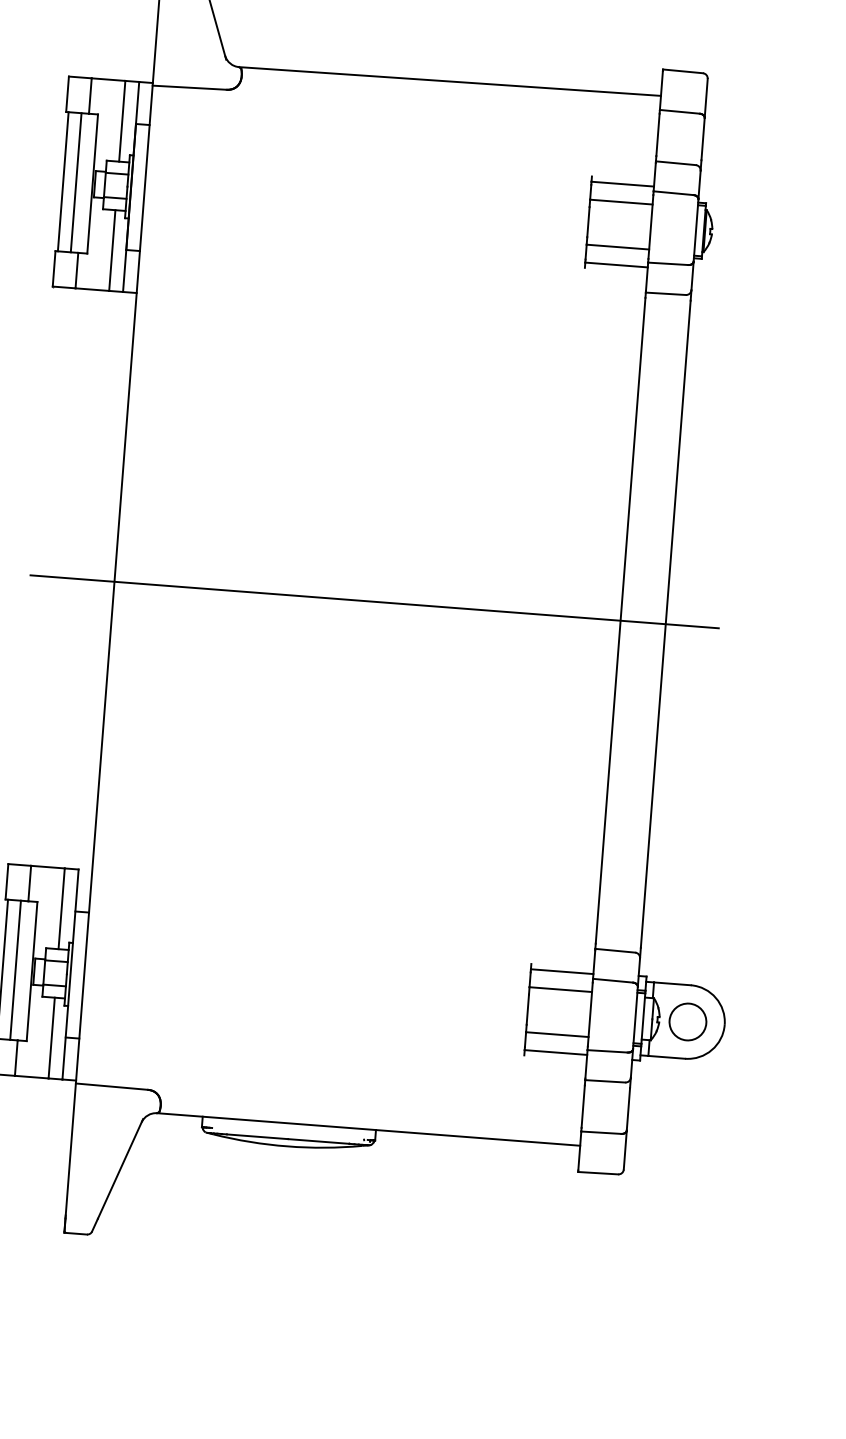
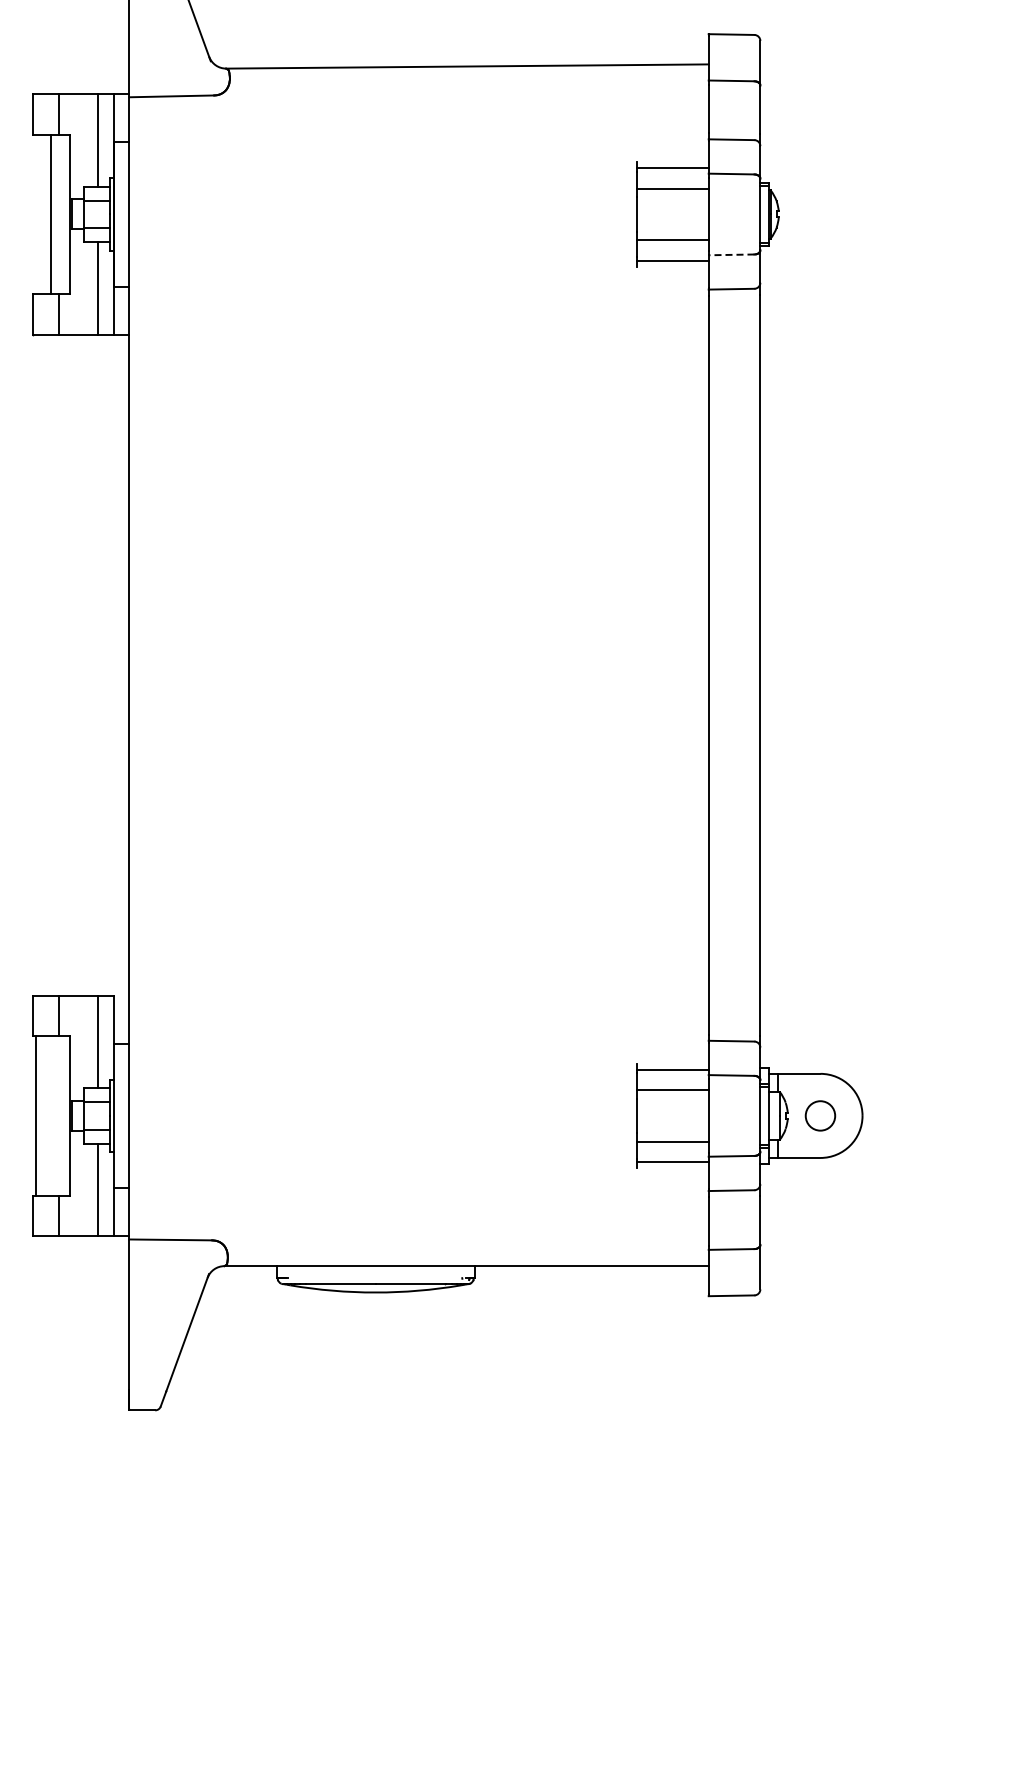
line: (63, 181) -> (36, 214), removed
line: (668, 263) -> (731, 254), solid -> dashed
line: (374, 602) -> (427, 665), removed
line: (15, 969) -> (50, 1115), removed
circle: (688, 1021) -> (820, 1115), size x0.7

